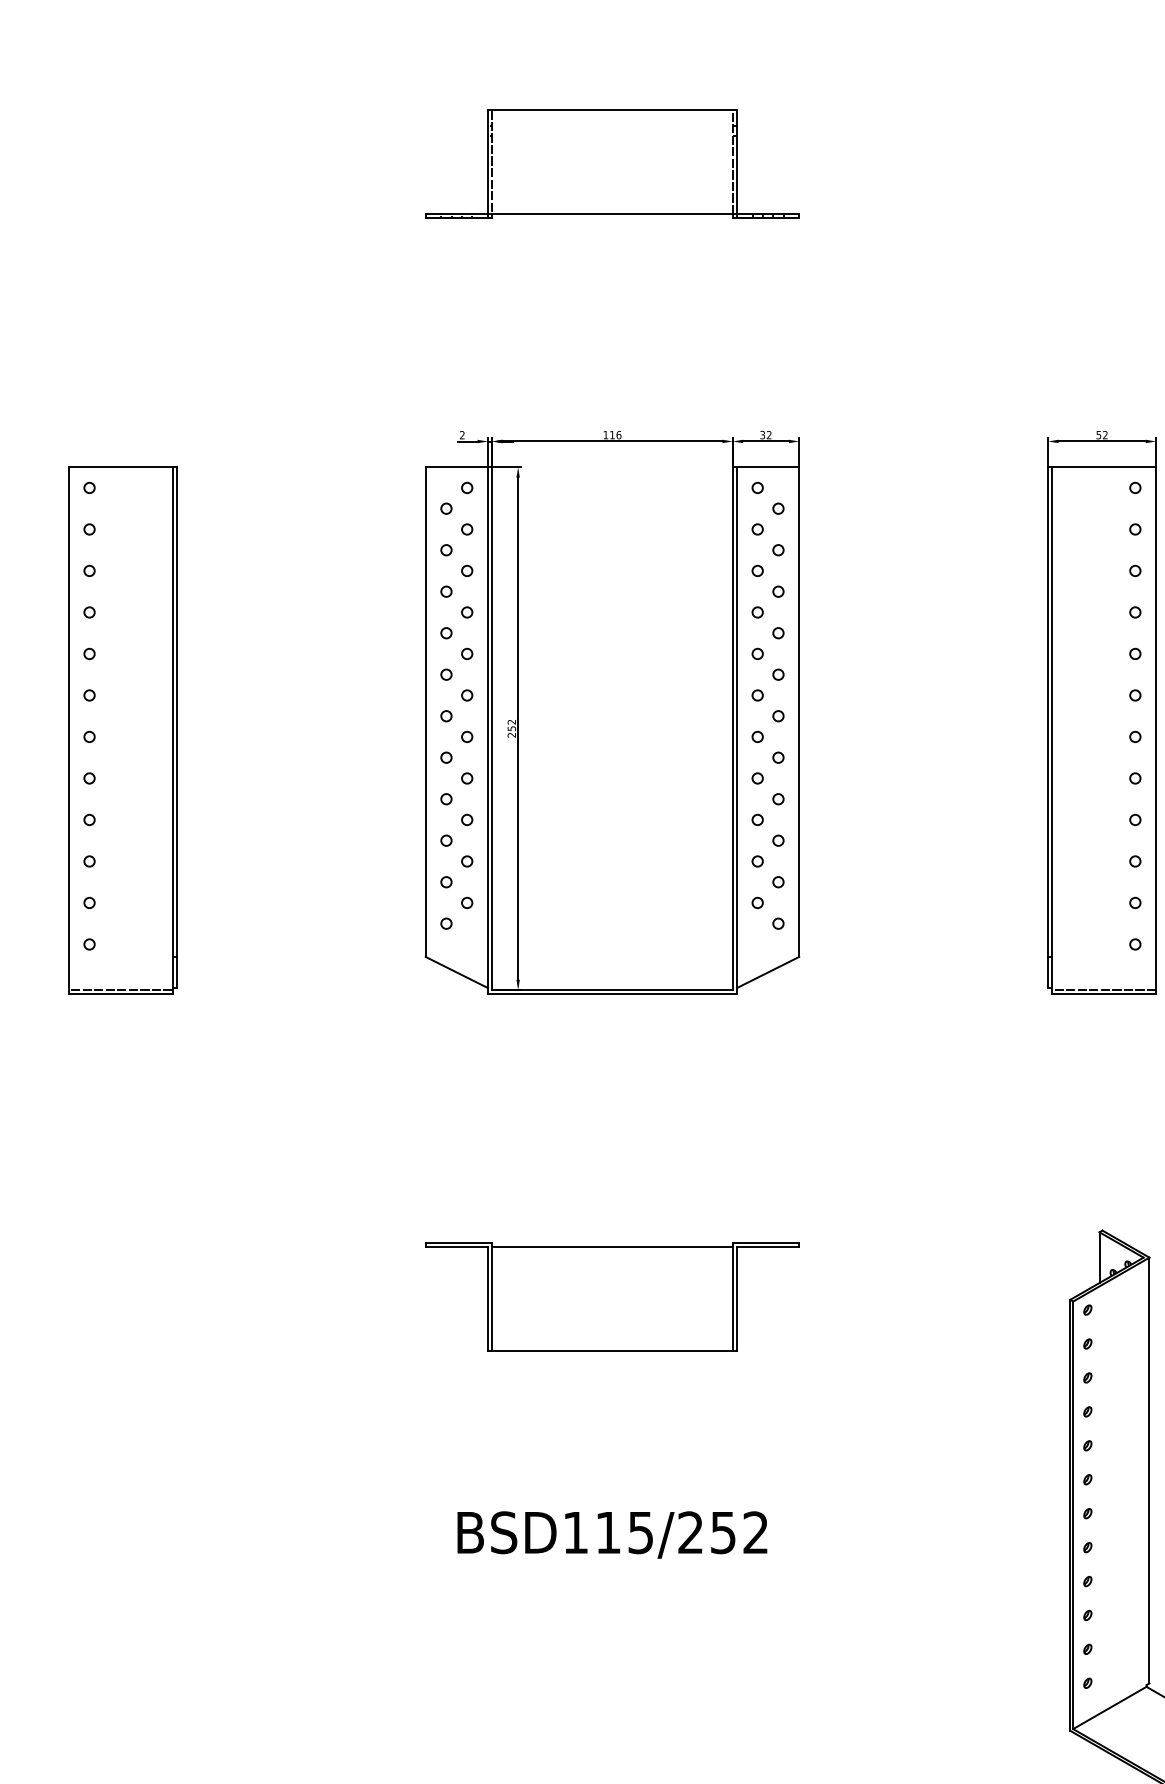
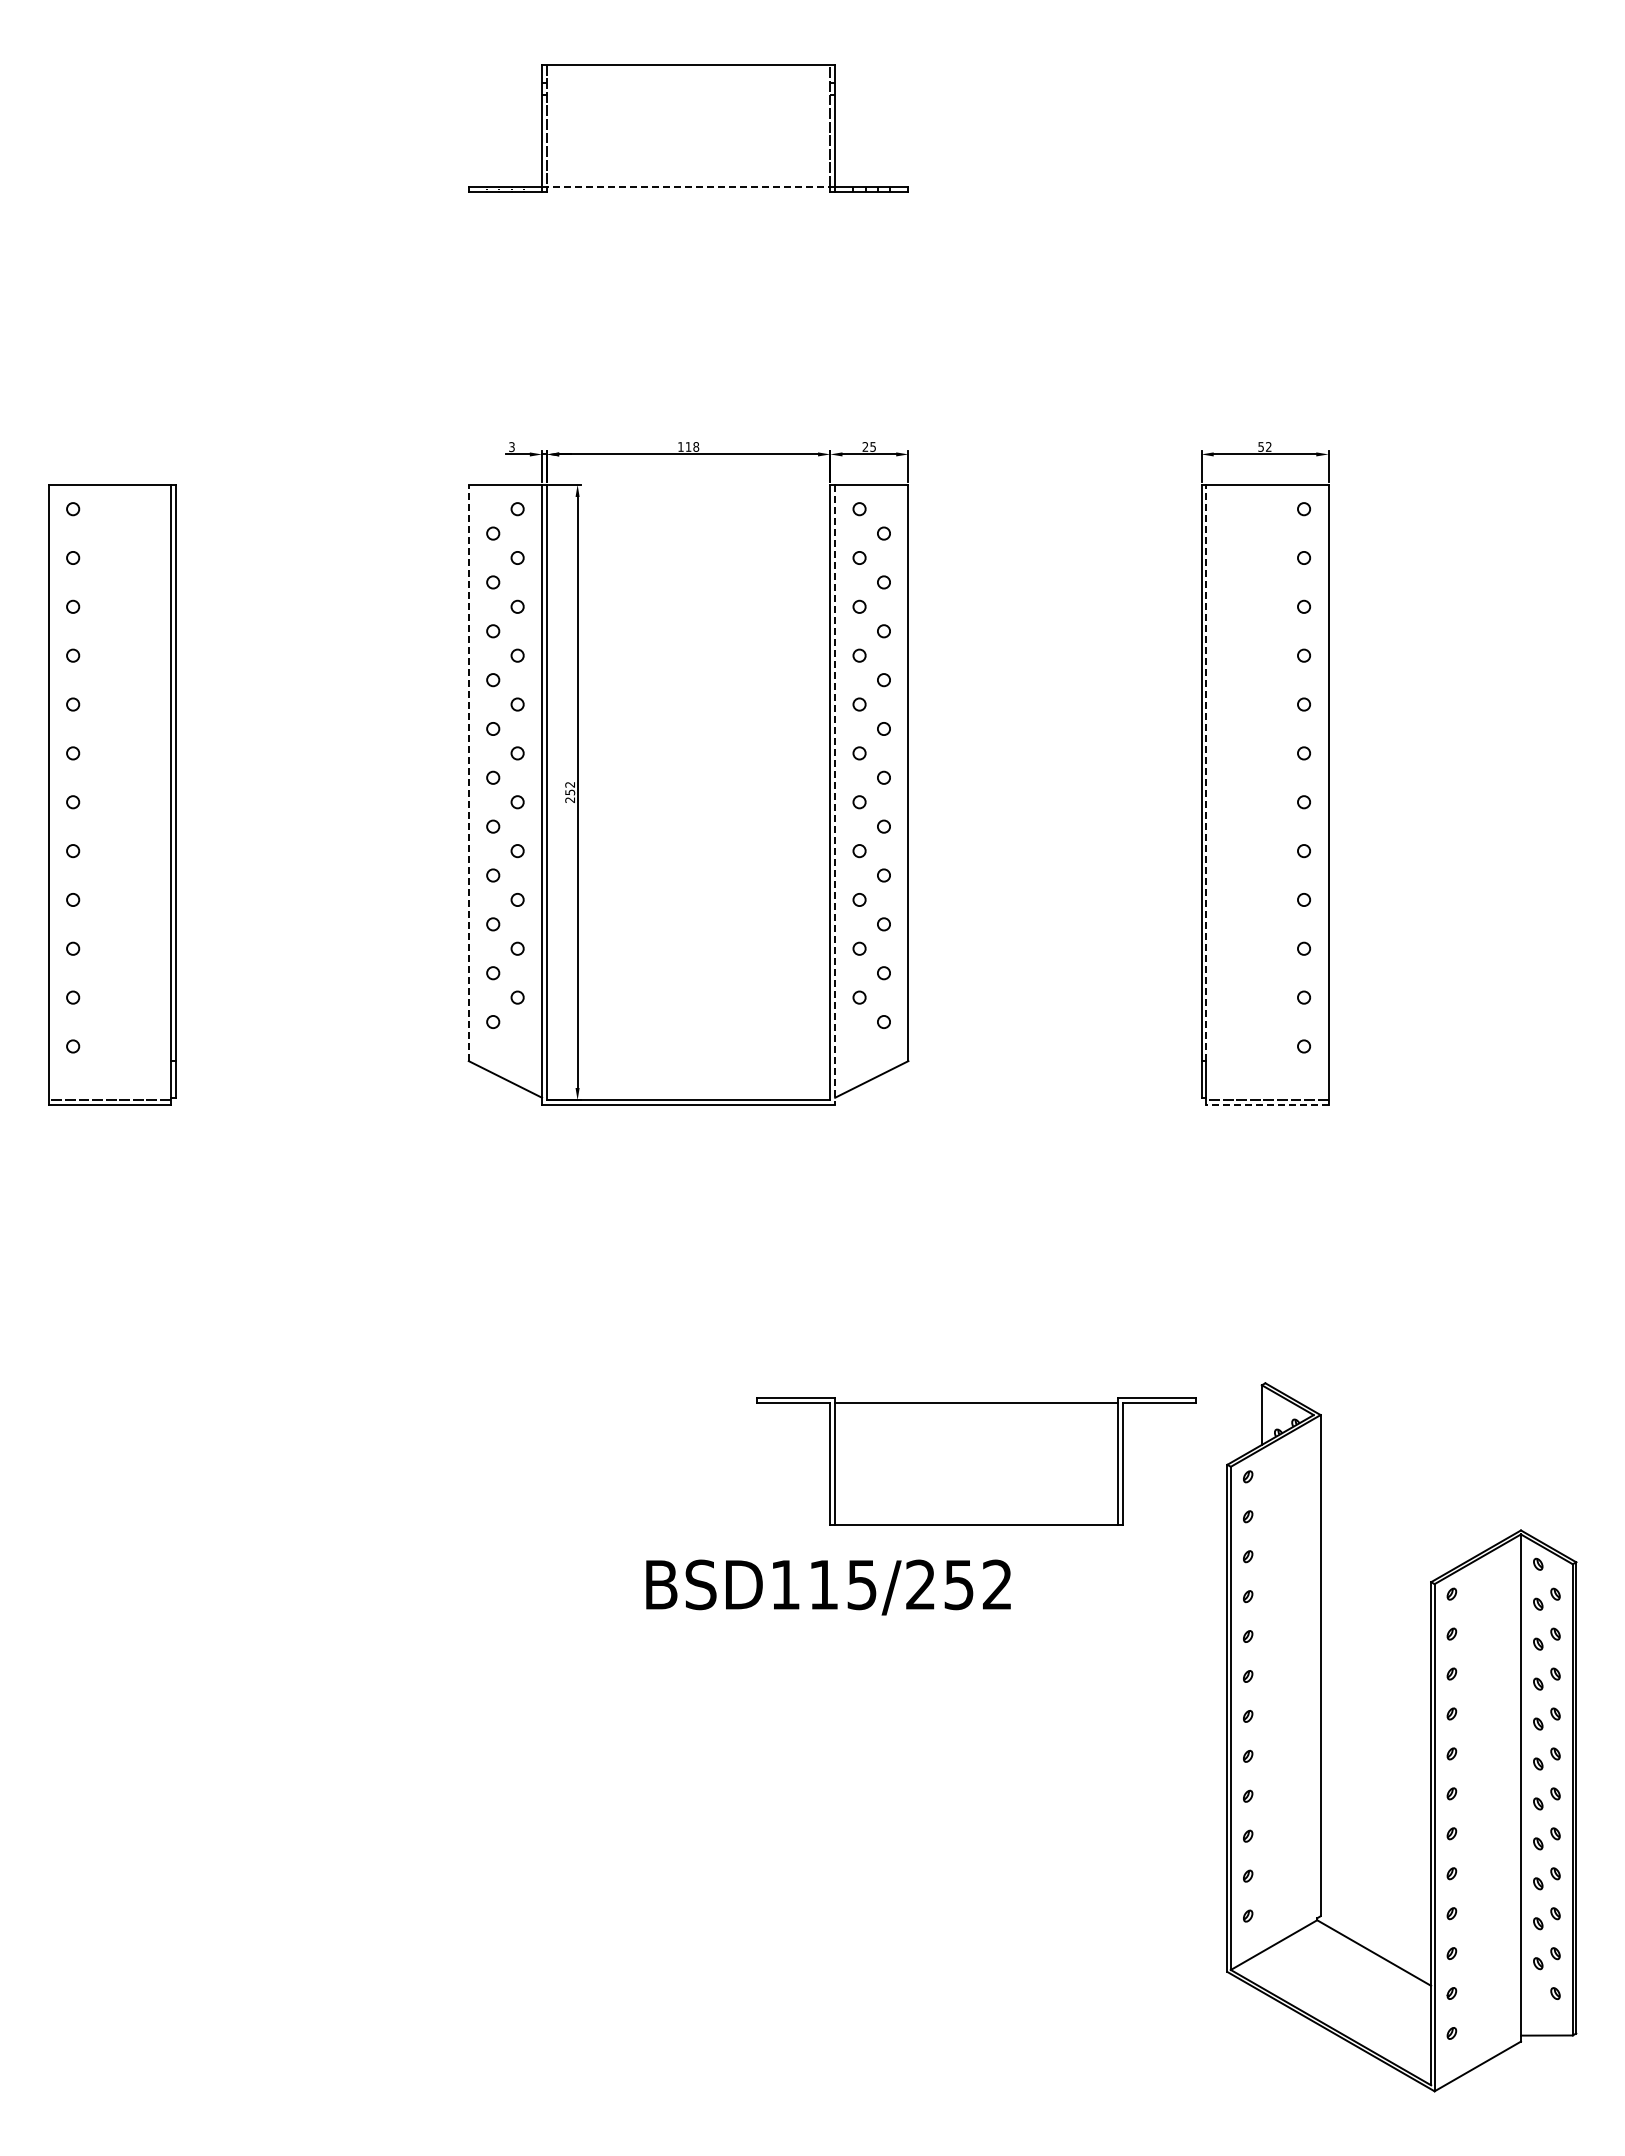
line: (612, 213) -> (688, 186), solid -> dashed
text: (619, 434) -> (696, 446), 116 -> 118
text: (765, 434) -> (868, 446), 32 -> 25
text: (461, 435) -> (511, 447), 2 -> 3
line: (425, 711) -> (468, 772), solid -> dashed
line: (1052, 711) -> (1206, 772), solid -> dashed
line: (737, 731) -> (835, 795), solid -> dashed
line: (1103, 994) -> (1266, 1105), solid -> dashed
part: (612, 1297) -> (976, 1461), moved
text: (612, 1534) -> (828, 1587), moved

